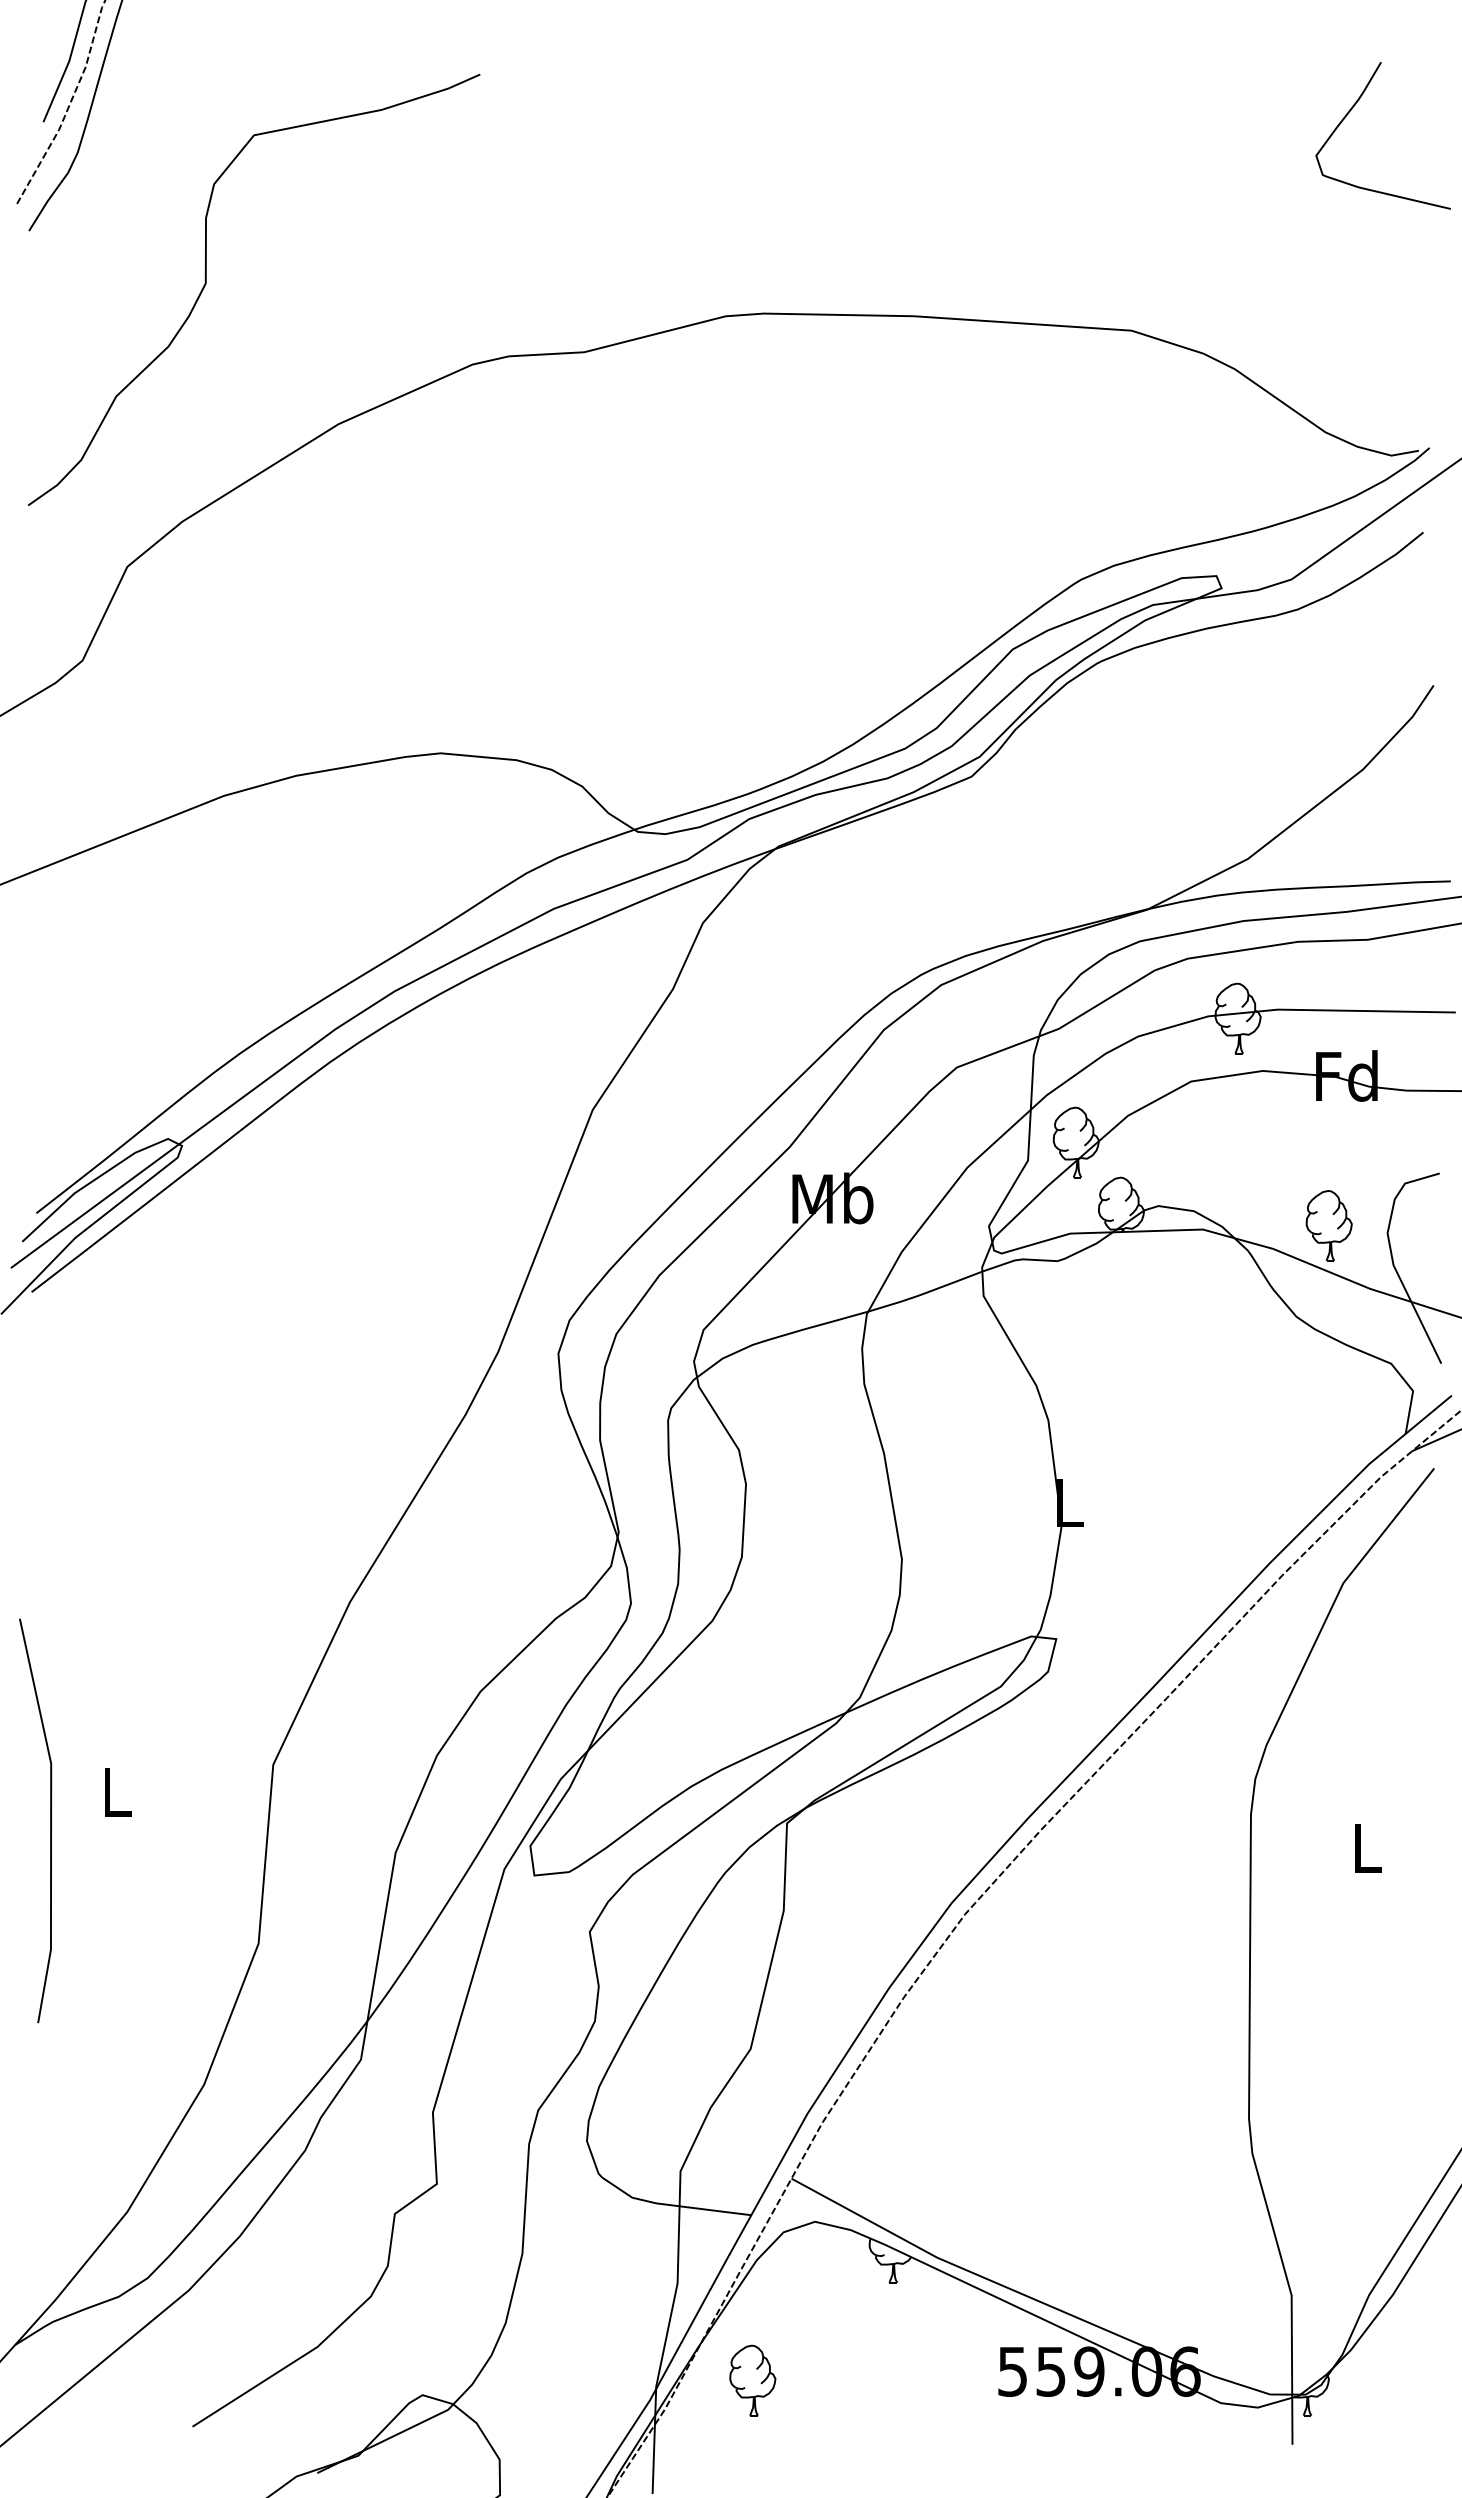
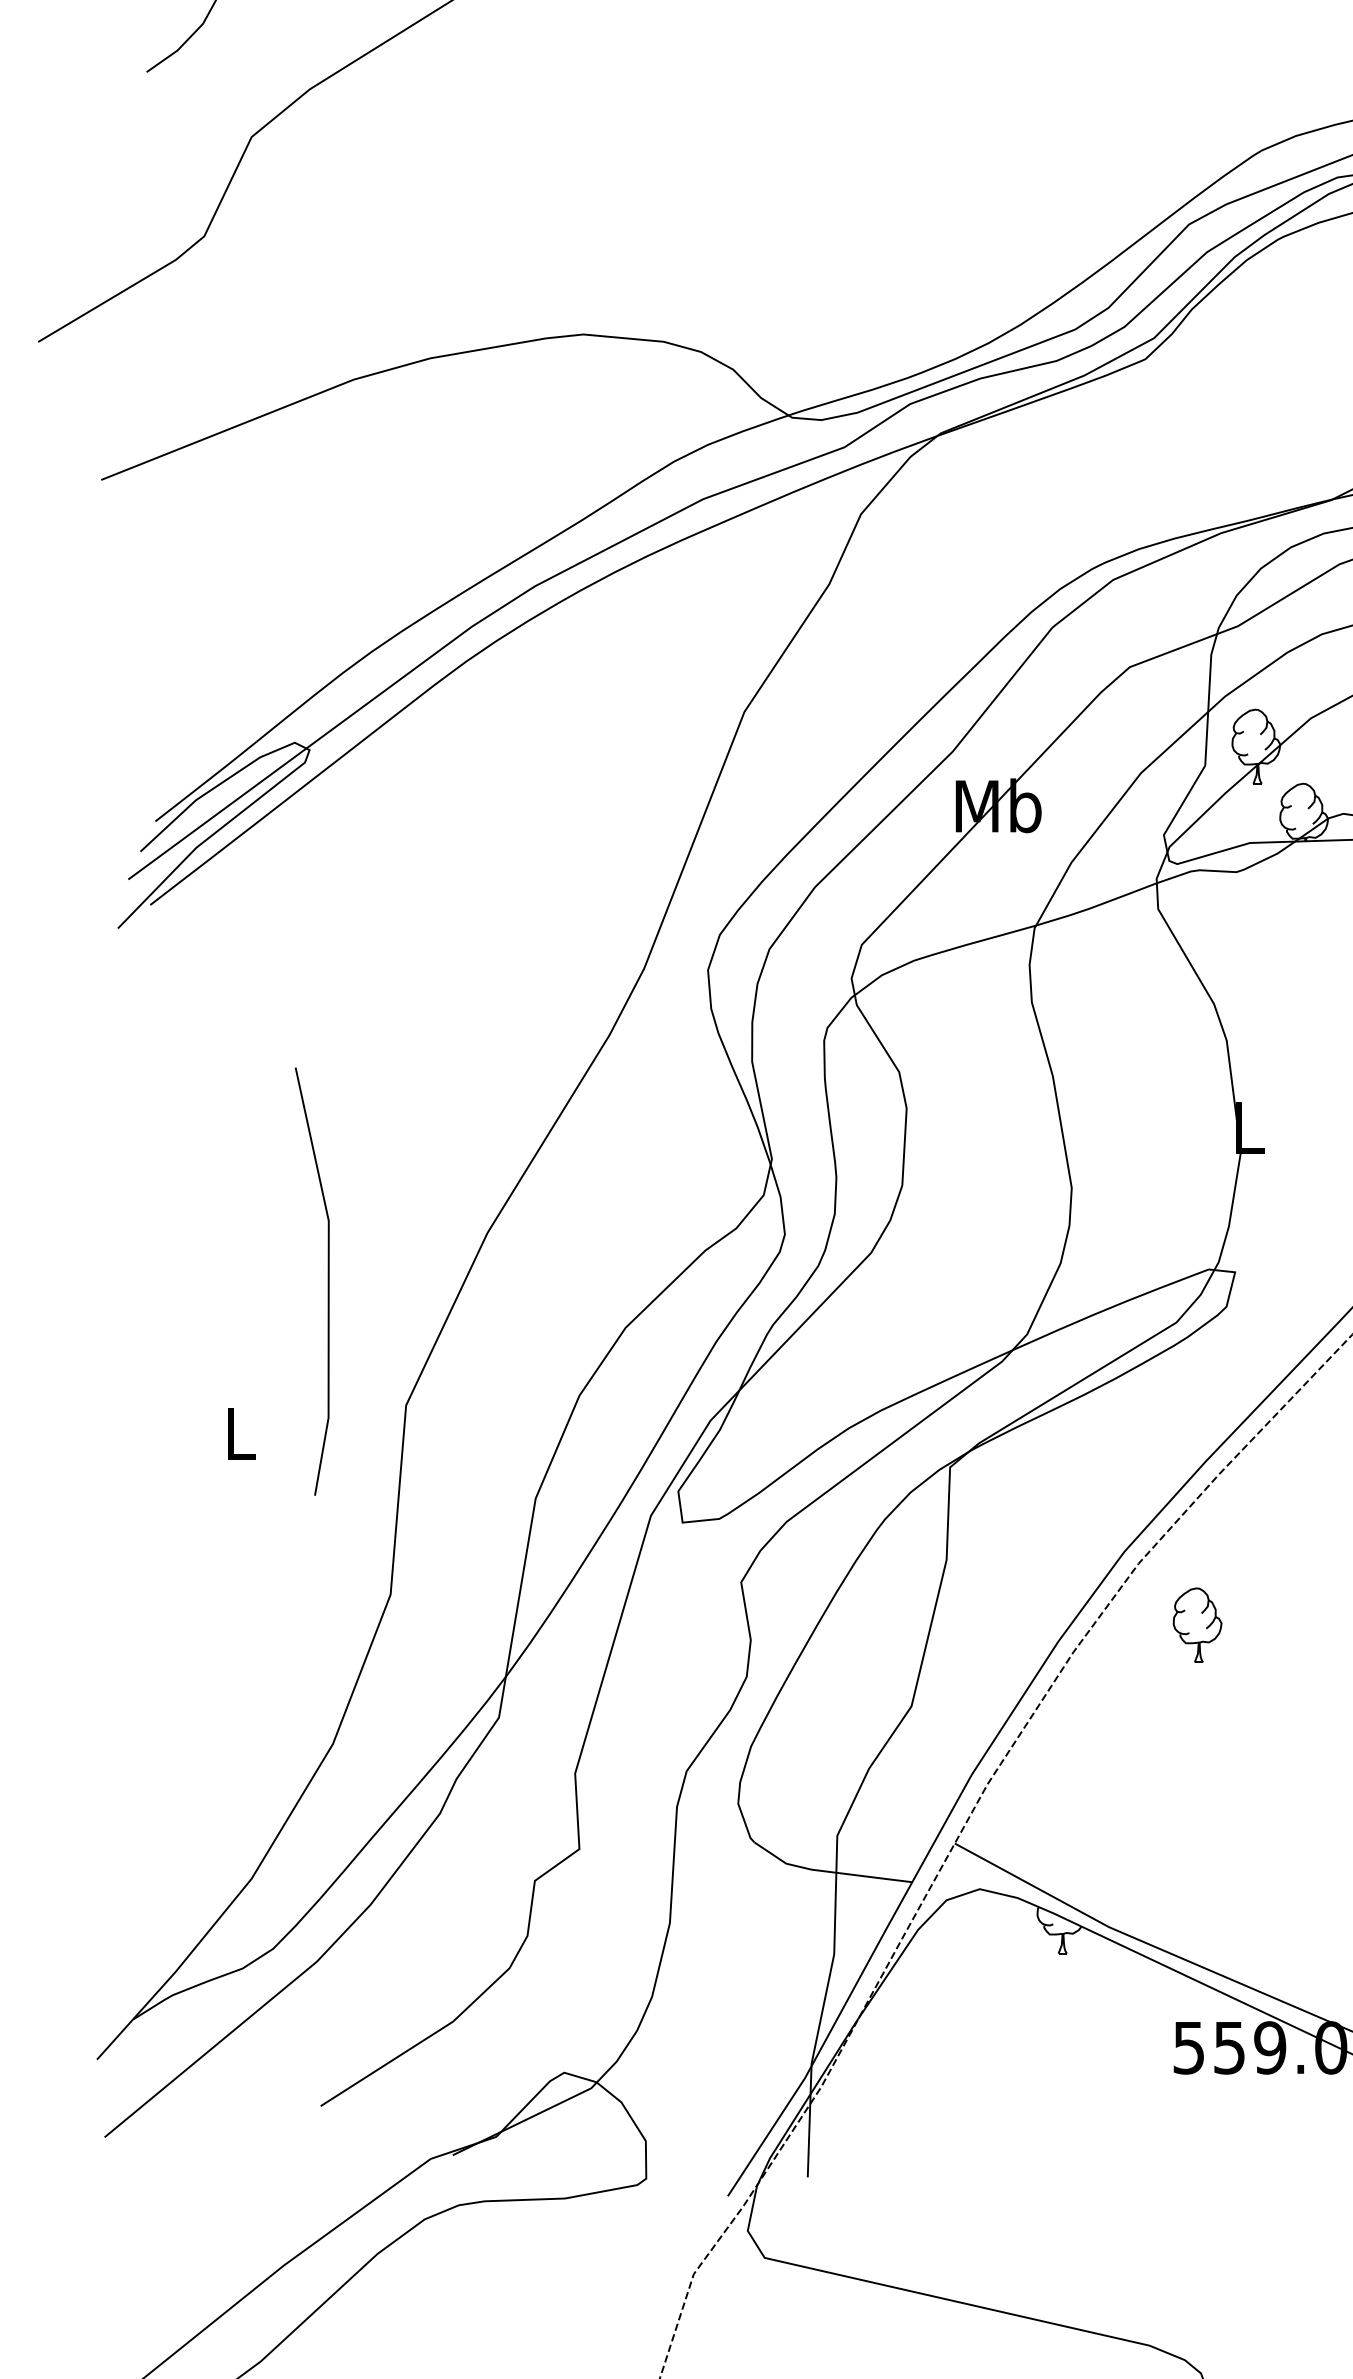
line: (50, 1820) -> (328, 1281), moved
part: (752, 2380) -> (1197, 1625), moved

